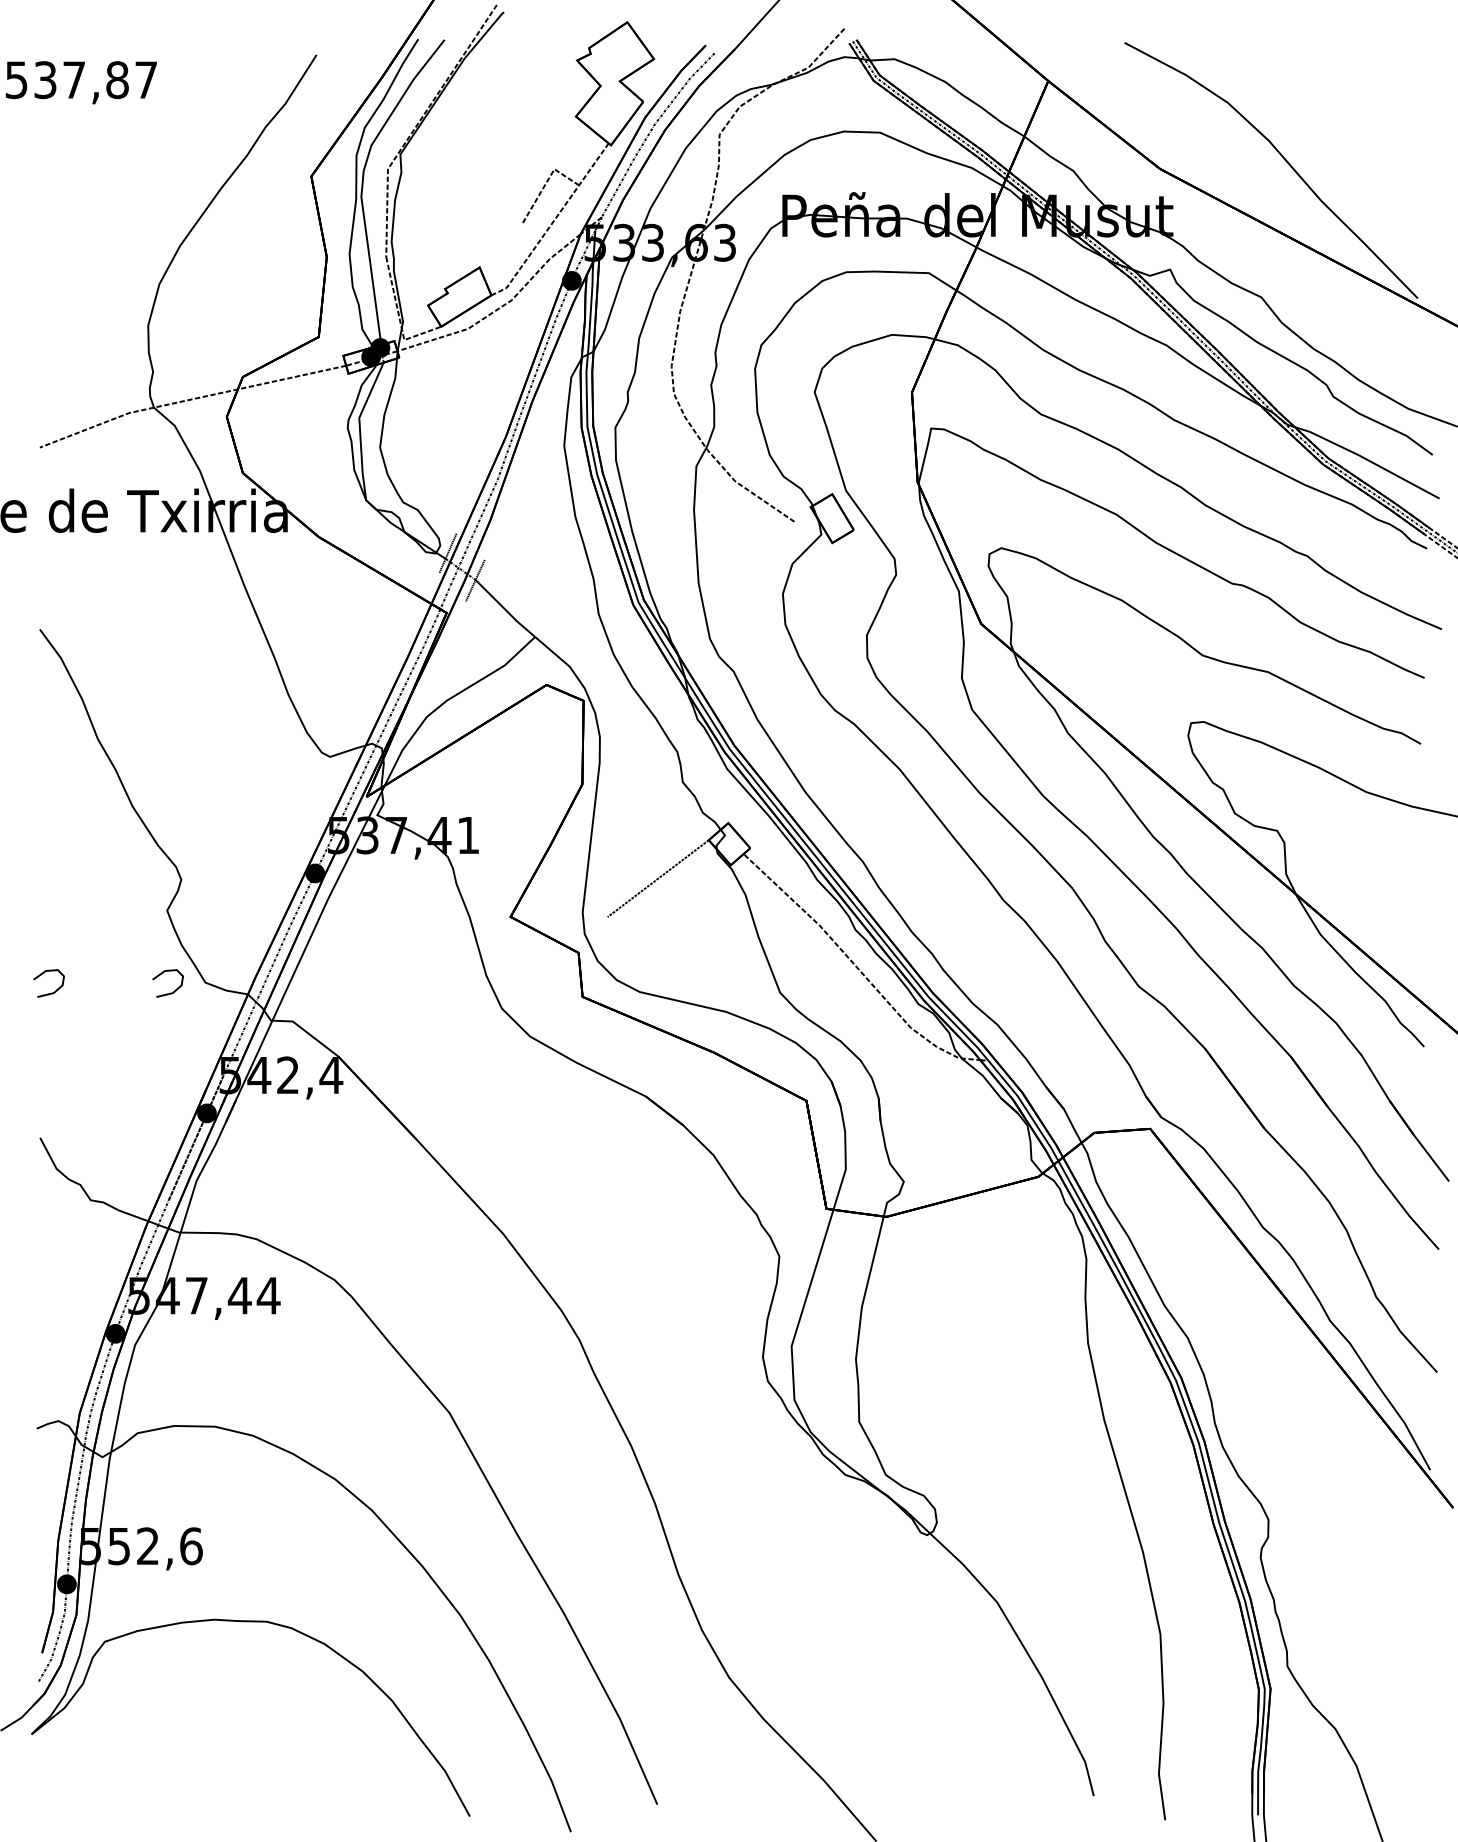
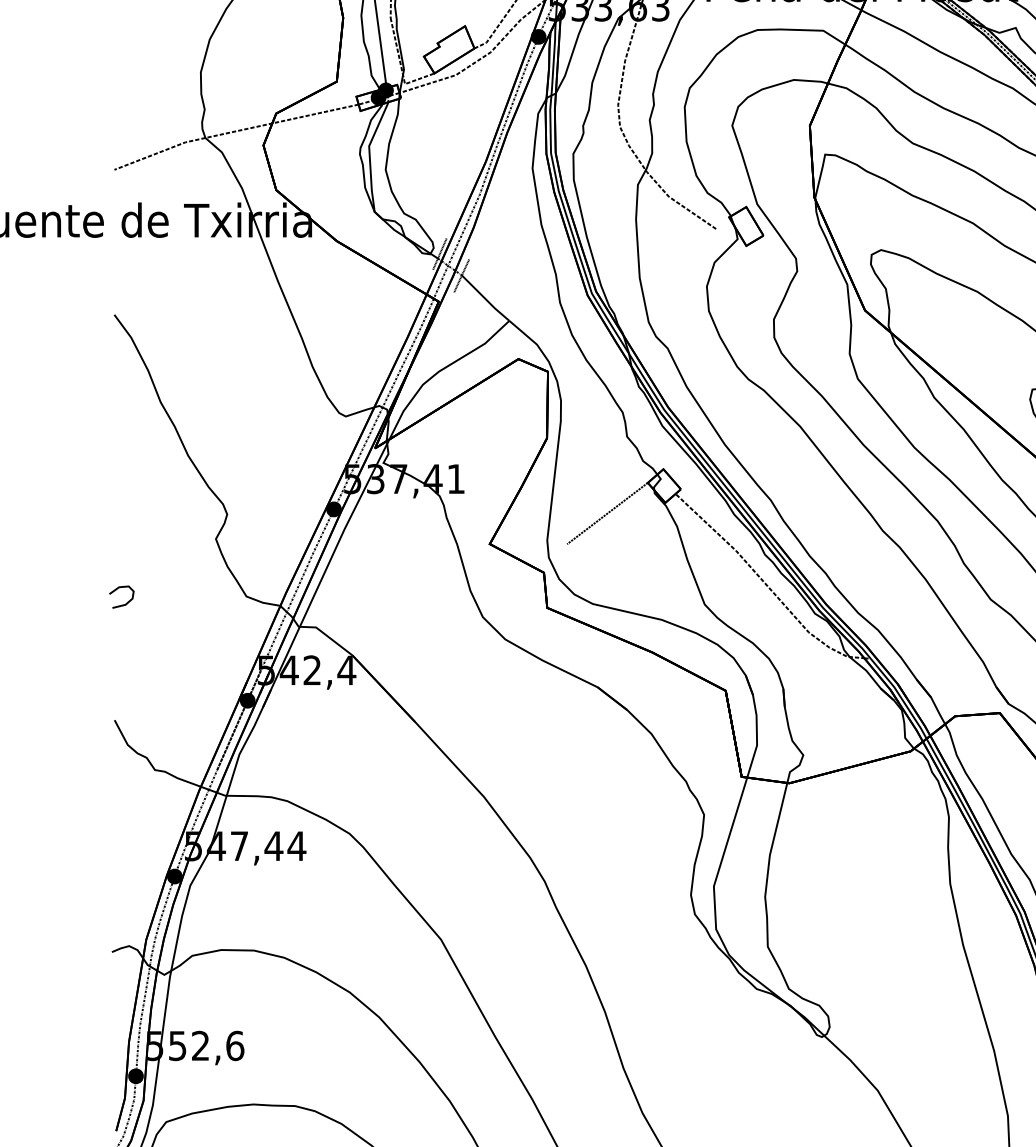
curve: (170, 992) -> (218, 604), removed

